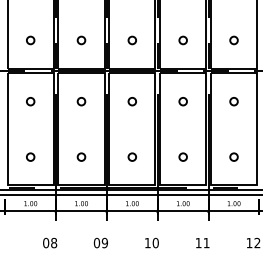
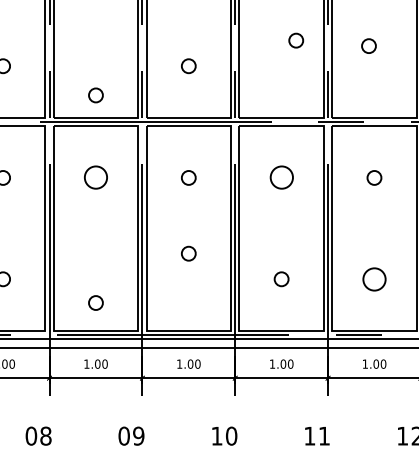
circle: (81, 40) -> (95, 95), moved
circle: (182, 40) -> (294, 40), moved
circle: (233, 40) -> (368, 46), moved
circle: (81, 101) -> (95, 177), size x1.6
circle: (182, 101) -> (280, 177), size x1.6
circle: (81, 156) -> (95, 301), moved
circle: (131, 156) -> (187, 252), moved
circle: (233, 156) -> (373, 278), size x1.6

